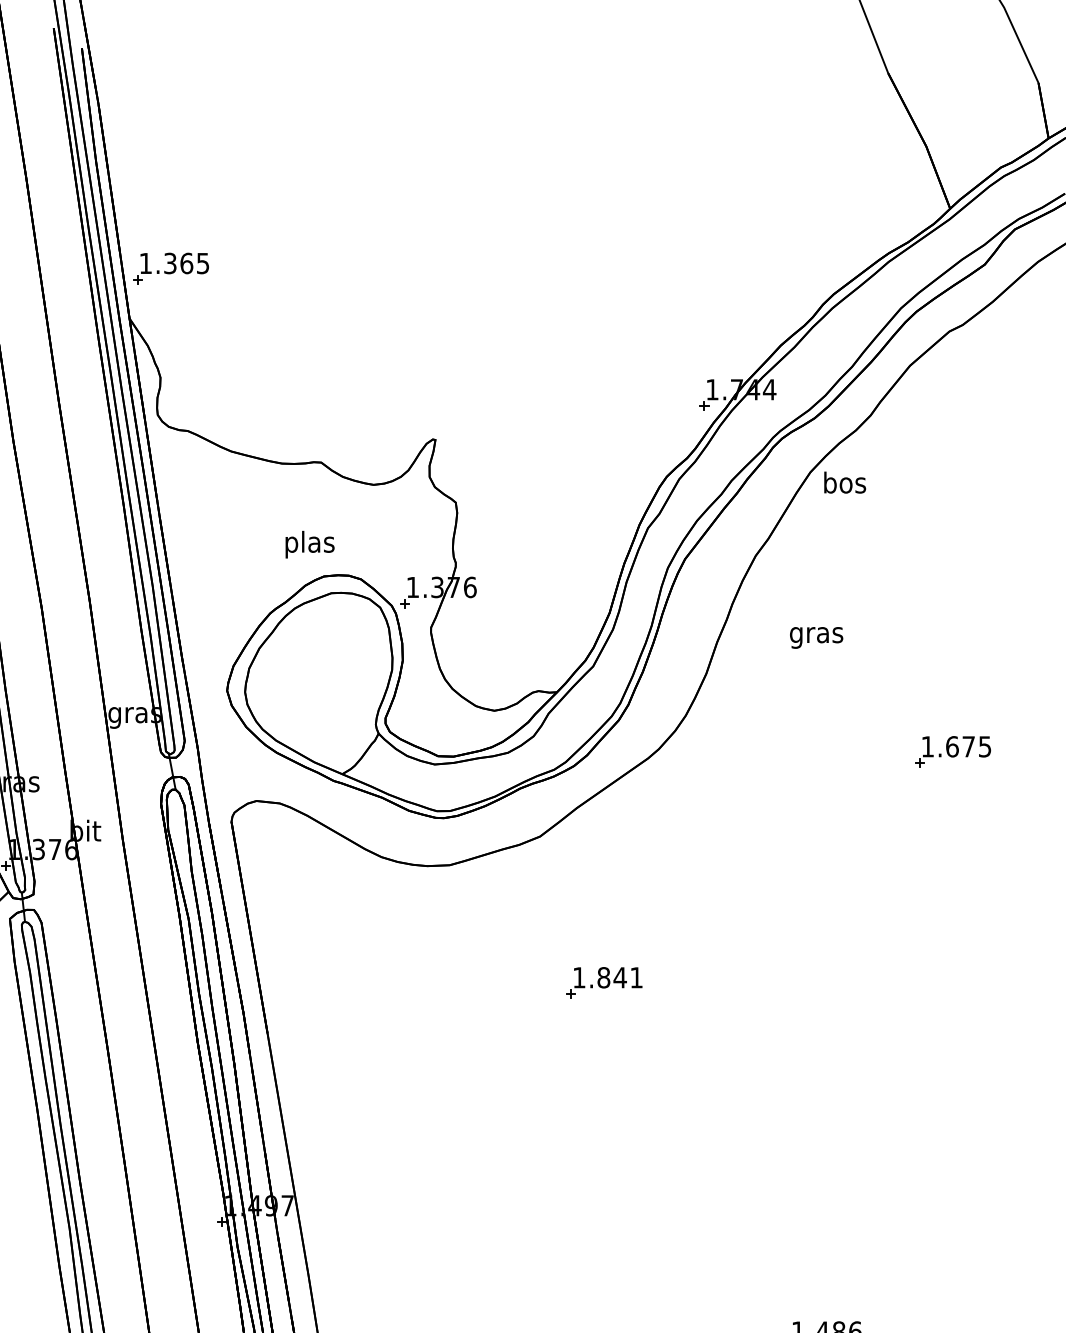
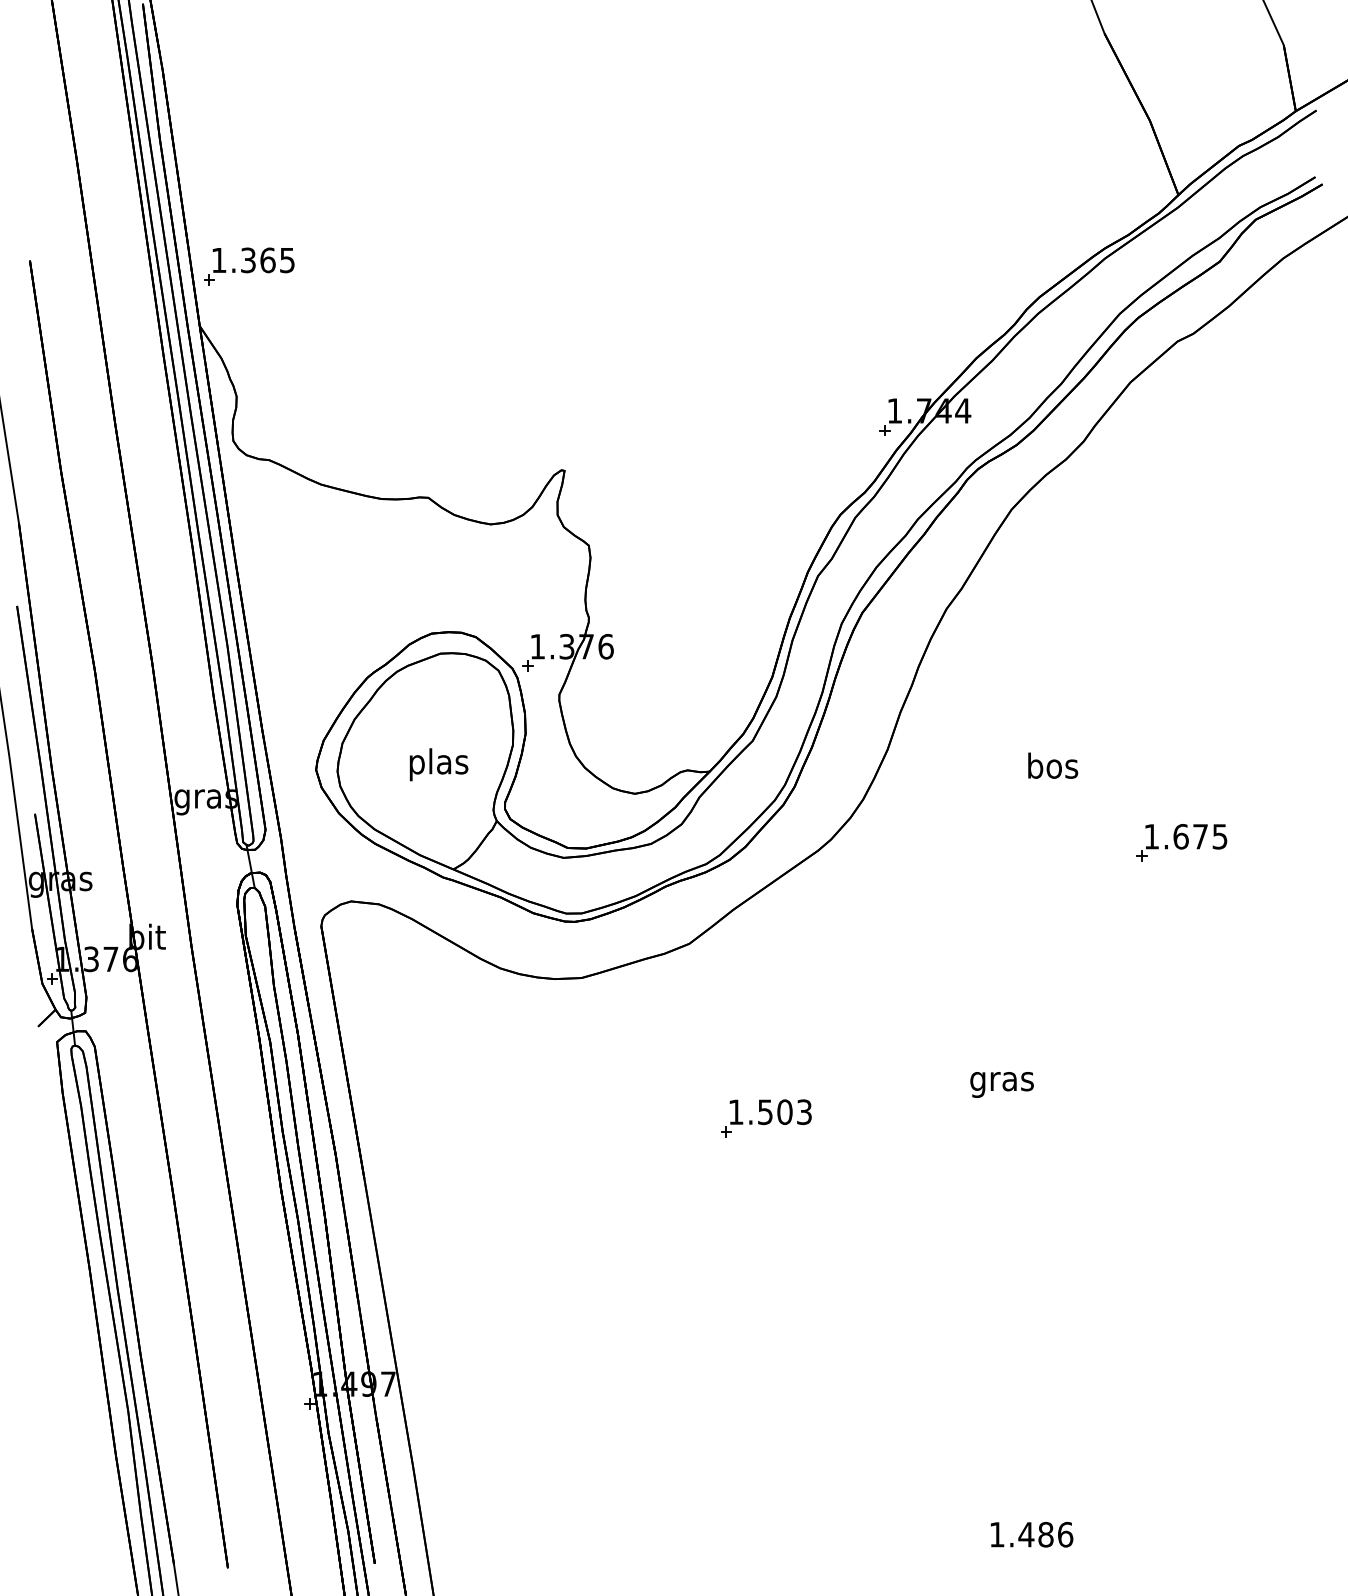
text: (845, 482) -> (1053, 765), moved
text: (309, 544) -> (438, 764), moved
text: (816, 637) -> (1001, 1084), moved
text: (619, 977) -> (784, 1112), 1.841 -> 1.503

